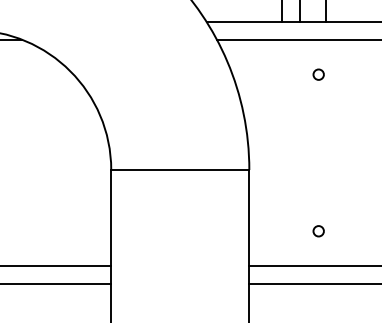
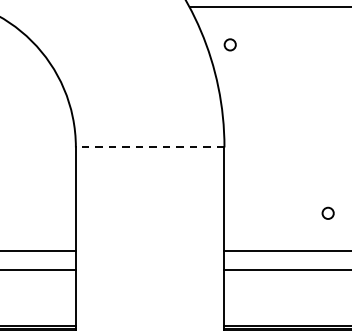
circle: (318, 74) -> (230, 44), moved
line: (179, 170) -> (149, 147), solid -> dashed
circle: (318, 231) -> (327, 213), moved

